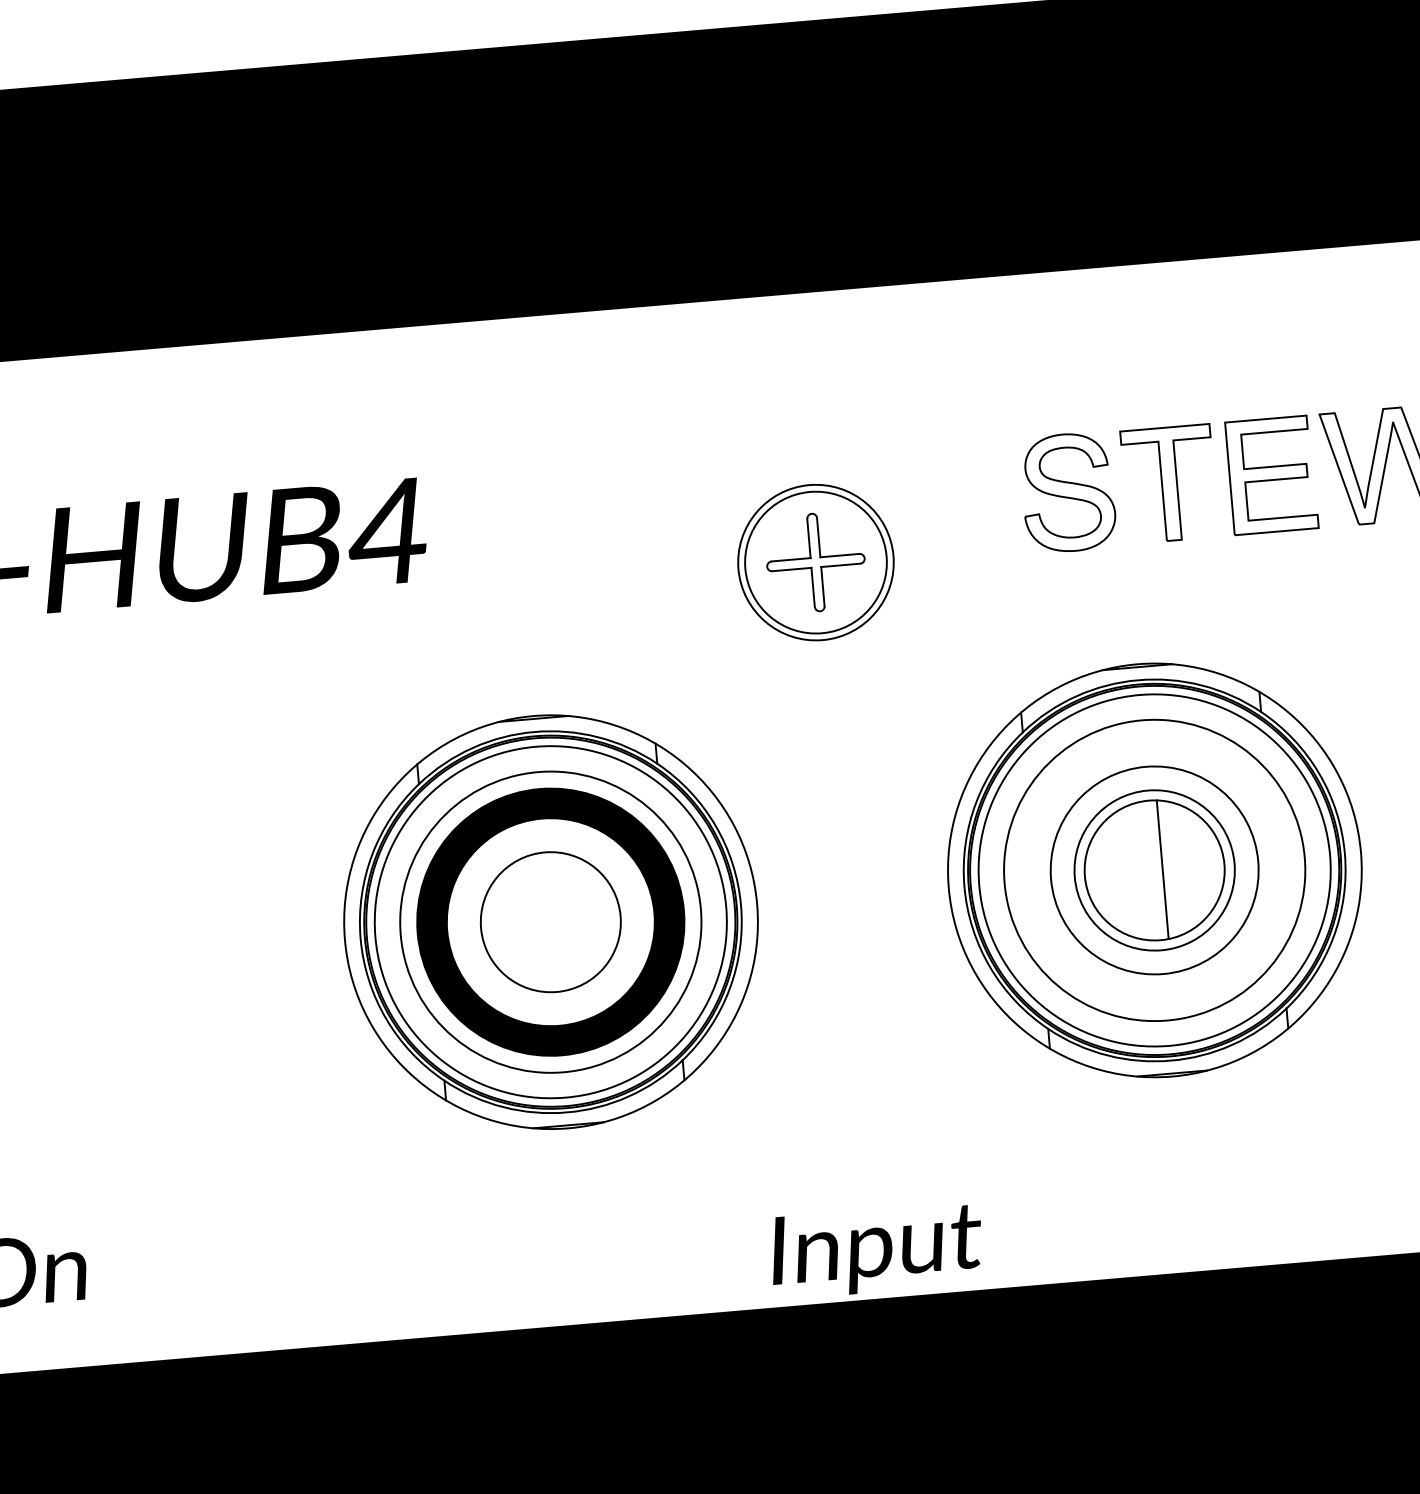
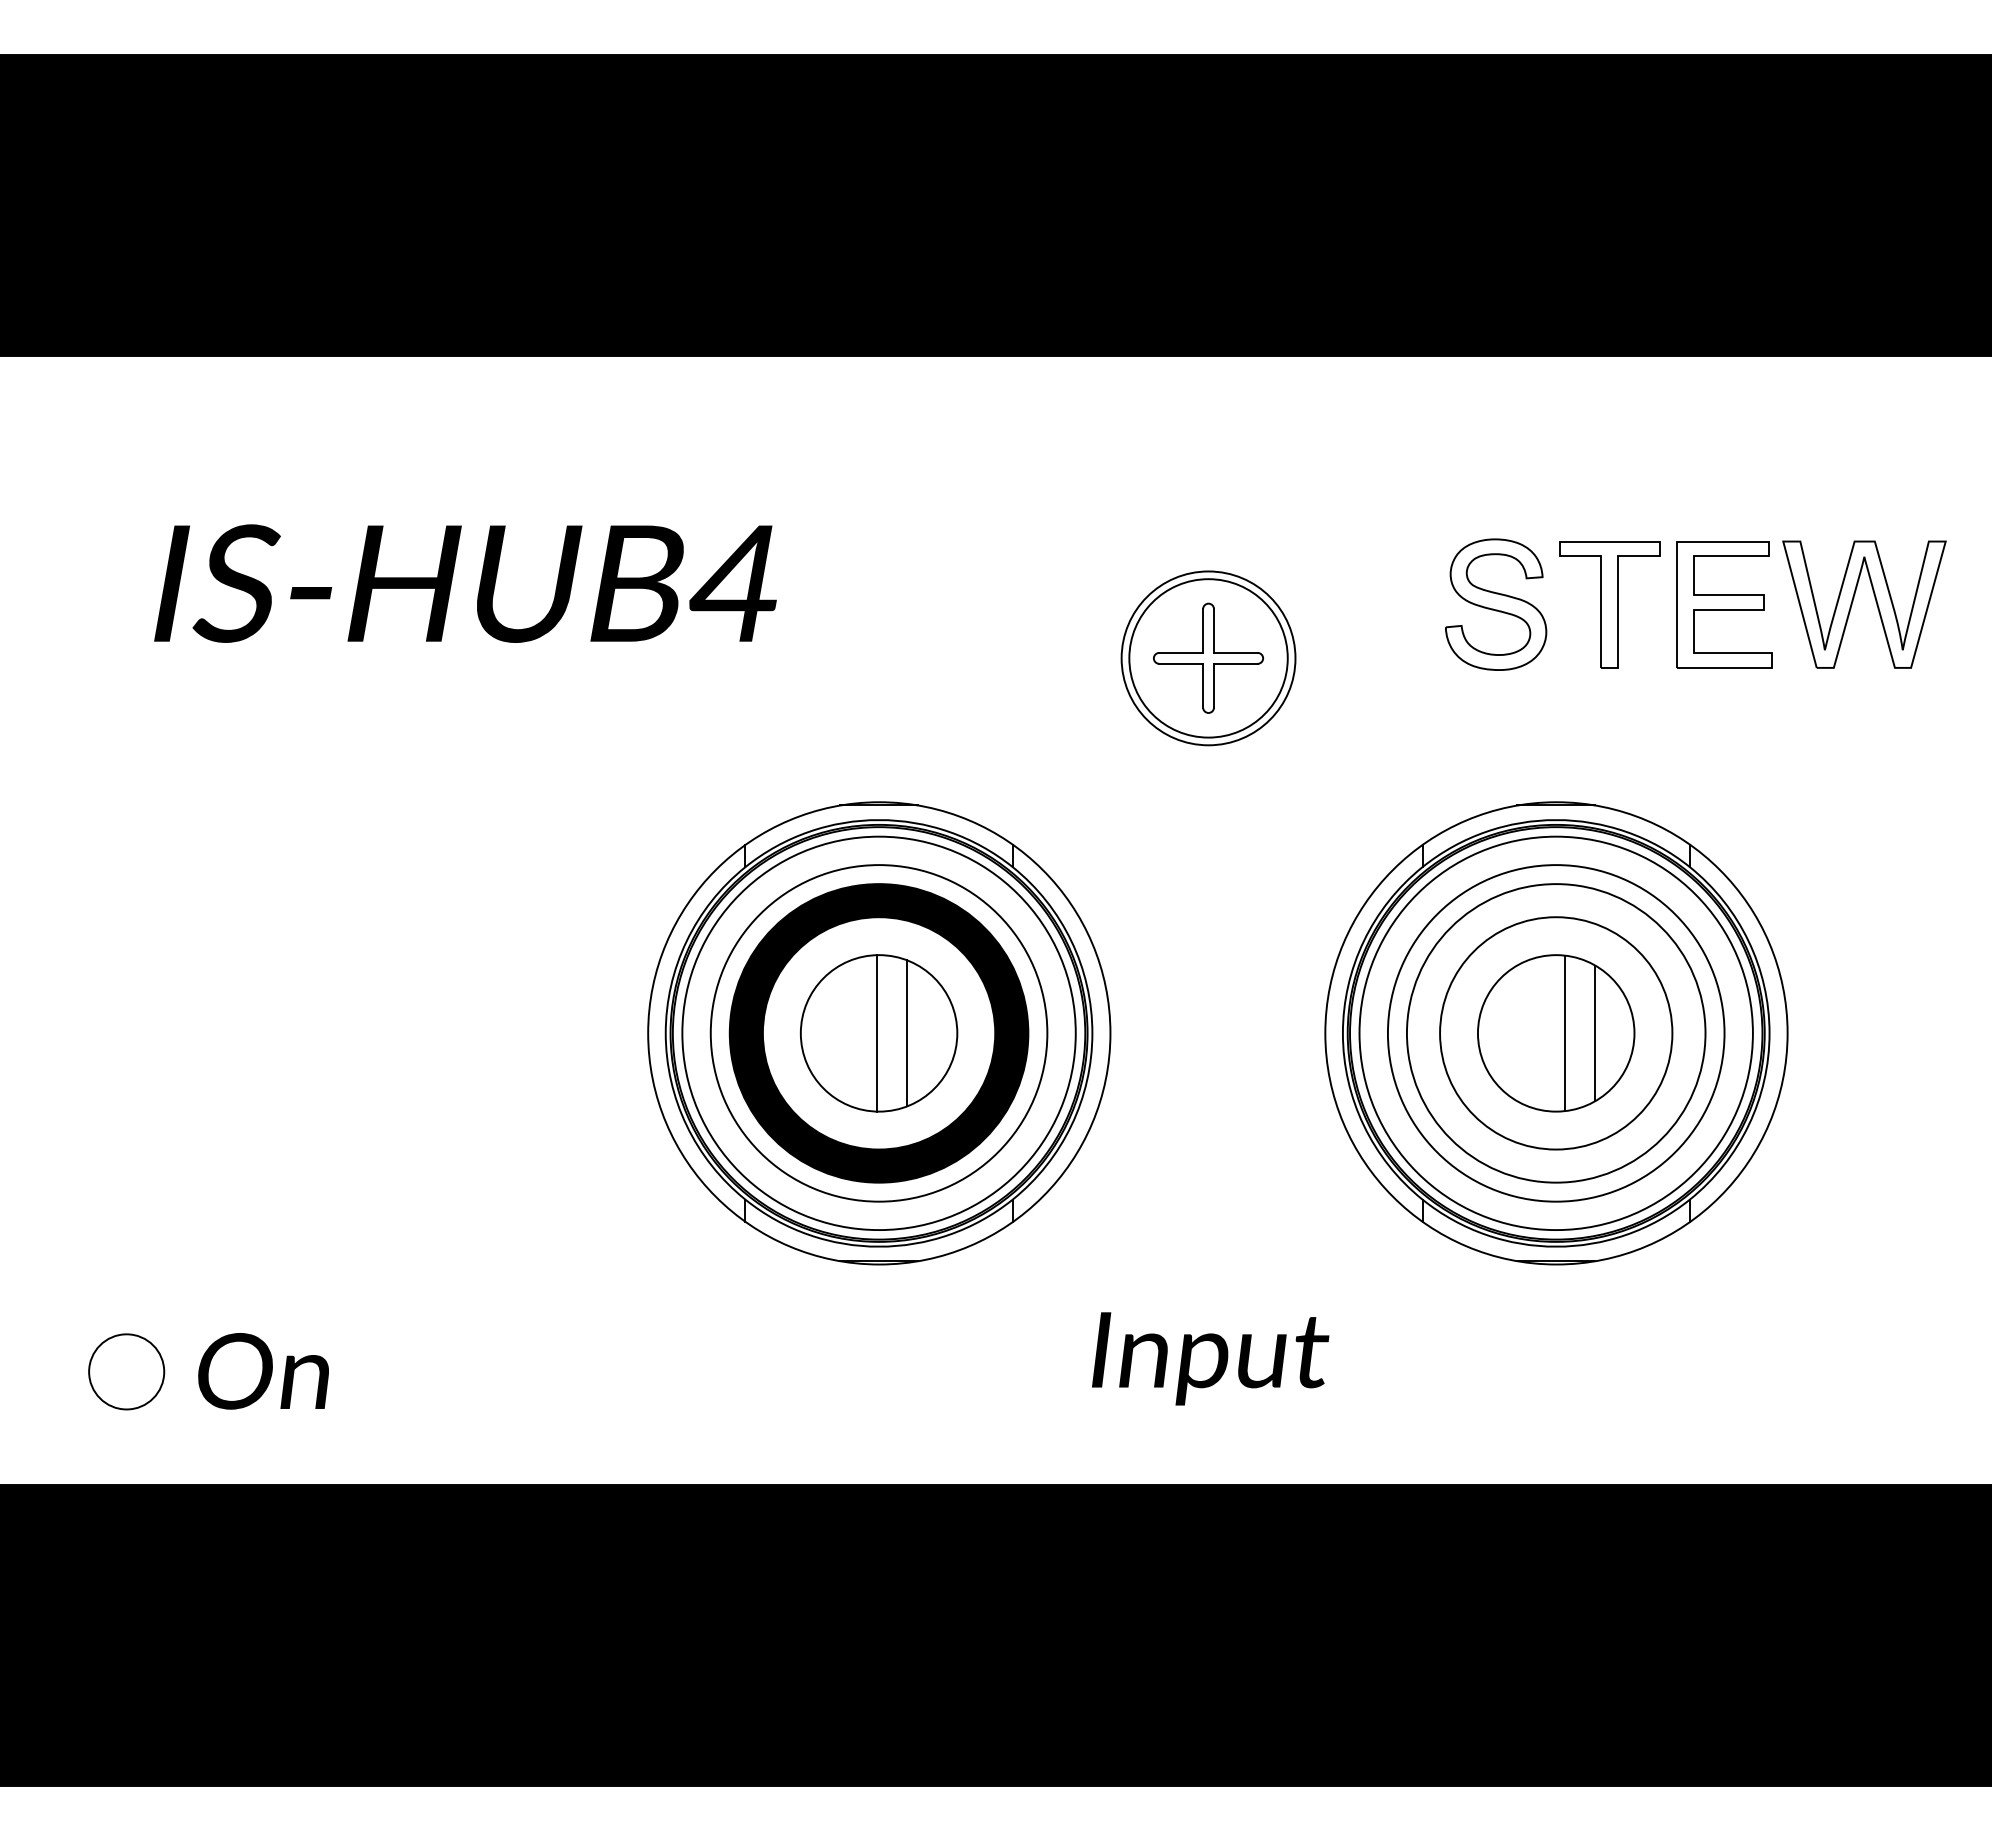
line: (1189, 867) -> (1595, 1033), added
circle: (1154, 870) -> (1555, 1033), size x1.67
line: (575, 920) -> (906, 1033), added
line: (548, 922) -> (876, 1033), added
text: (876, 1250) -> (1210, 1358), moved

